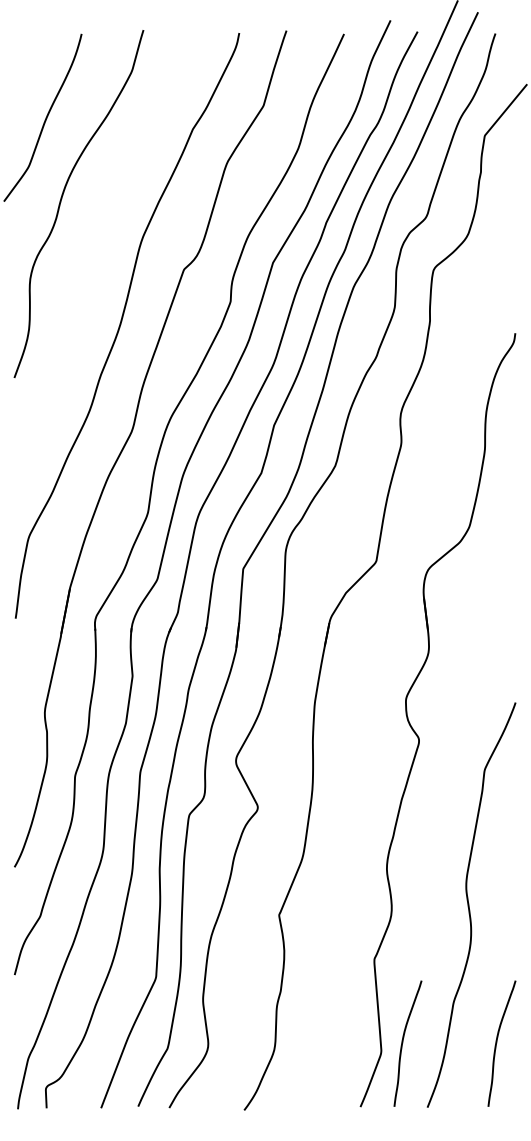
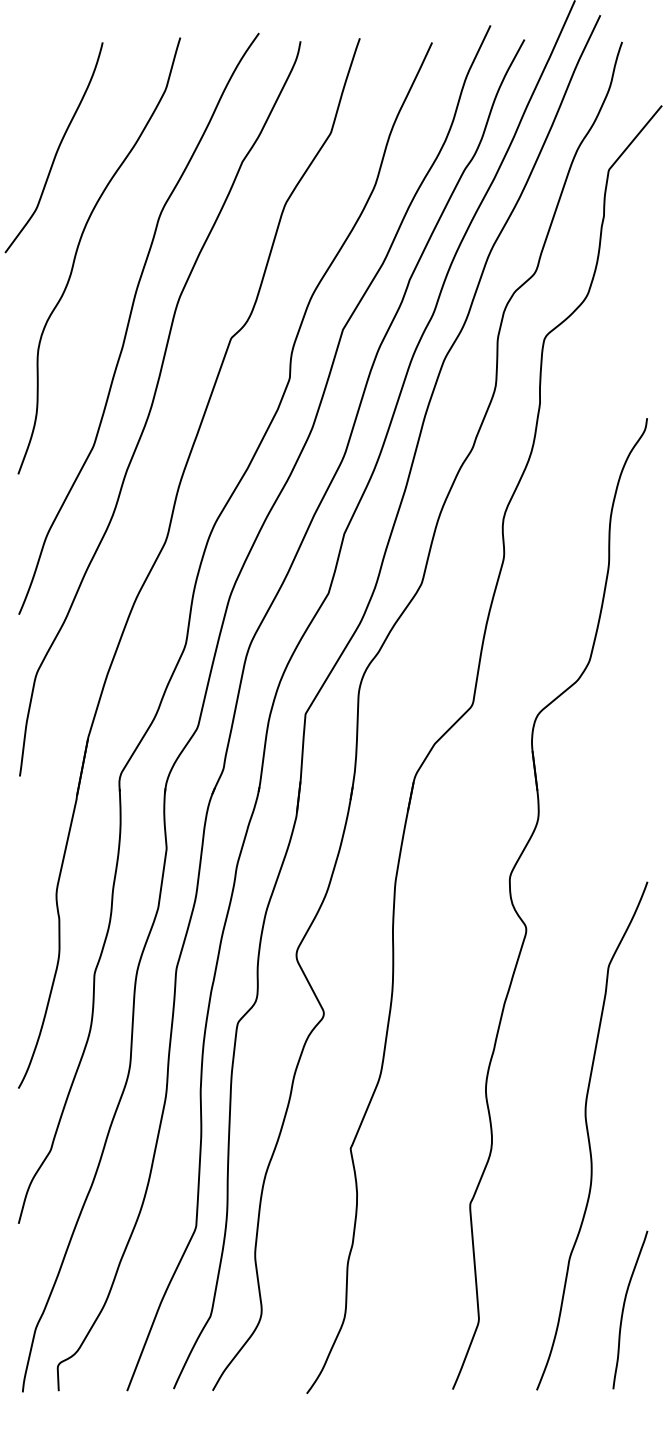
curve: (103, 254) -> (130, 319), added
curve: (403, 1042) -> (506, 1308), removed

